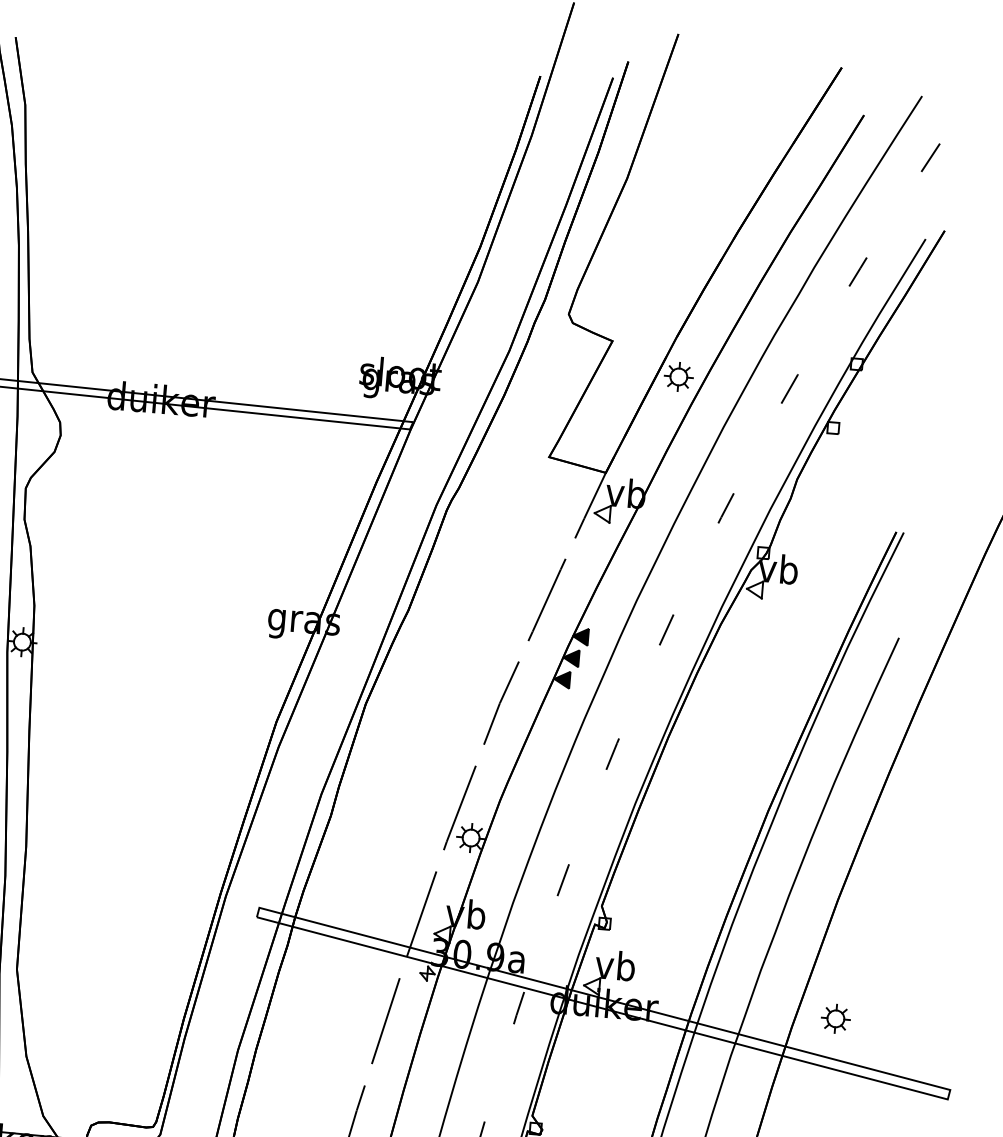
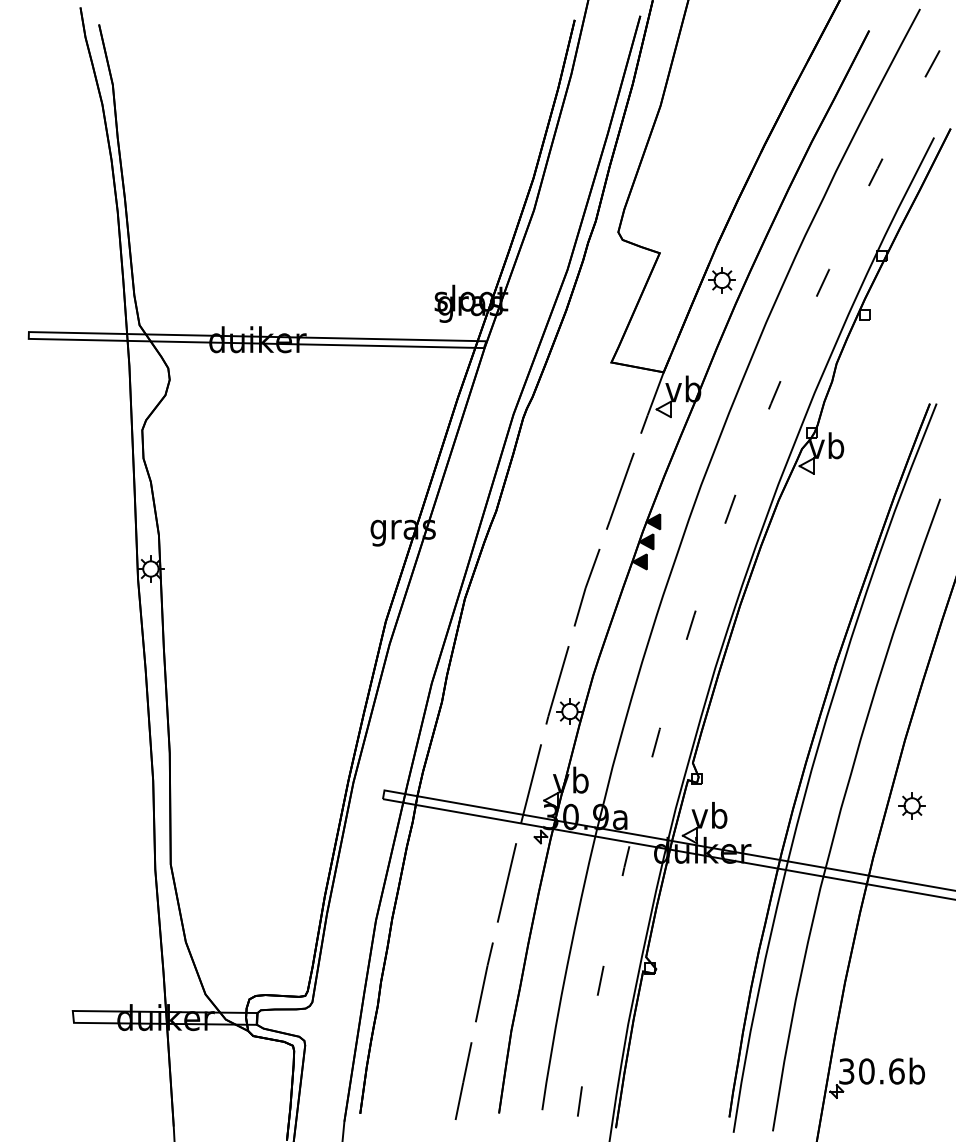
part: (835, 1018) -> (911, 805), moved

